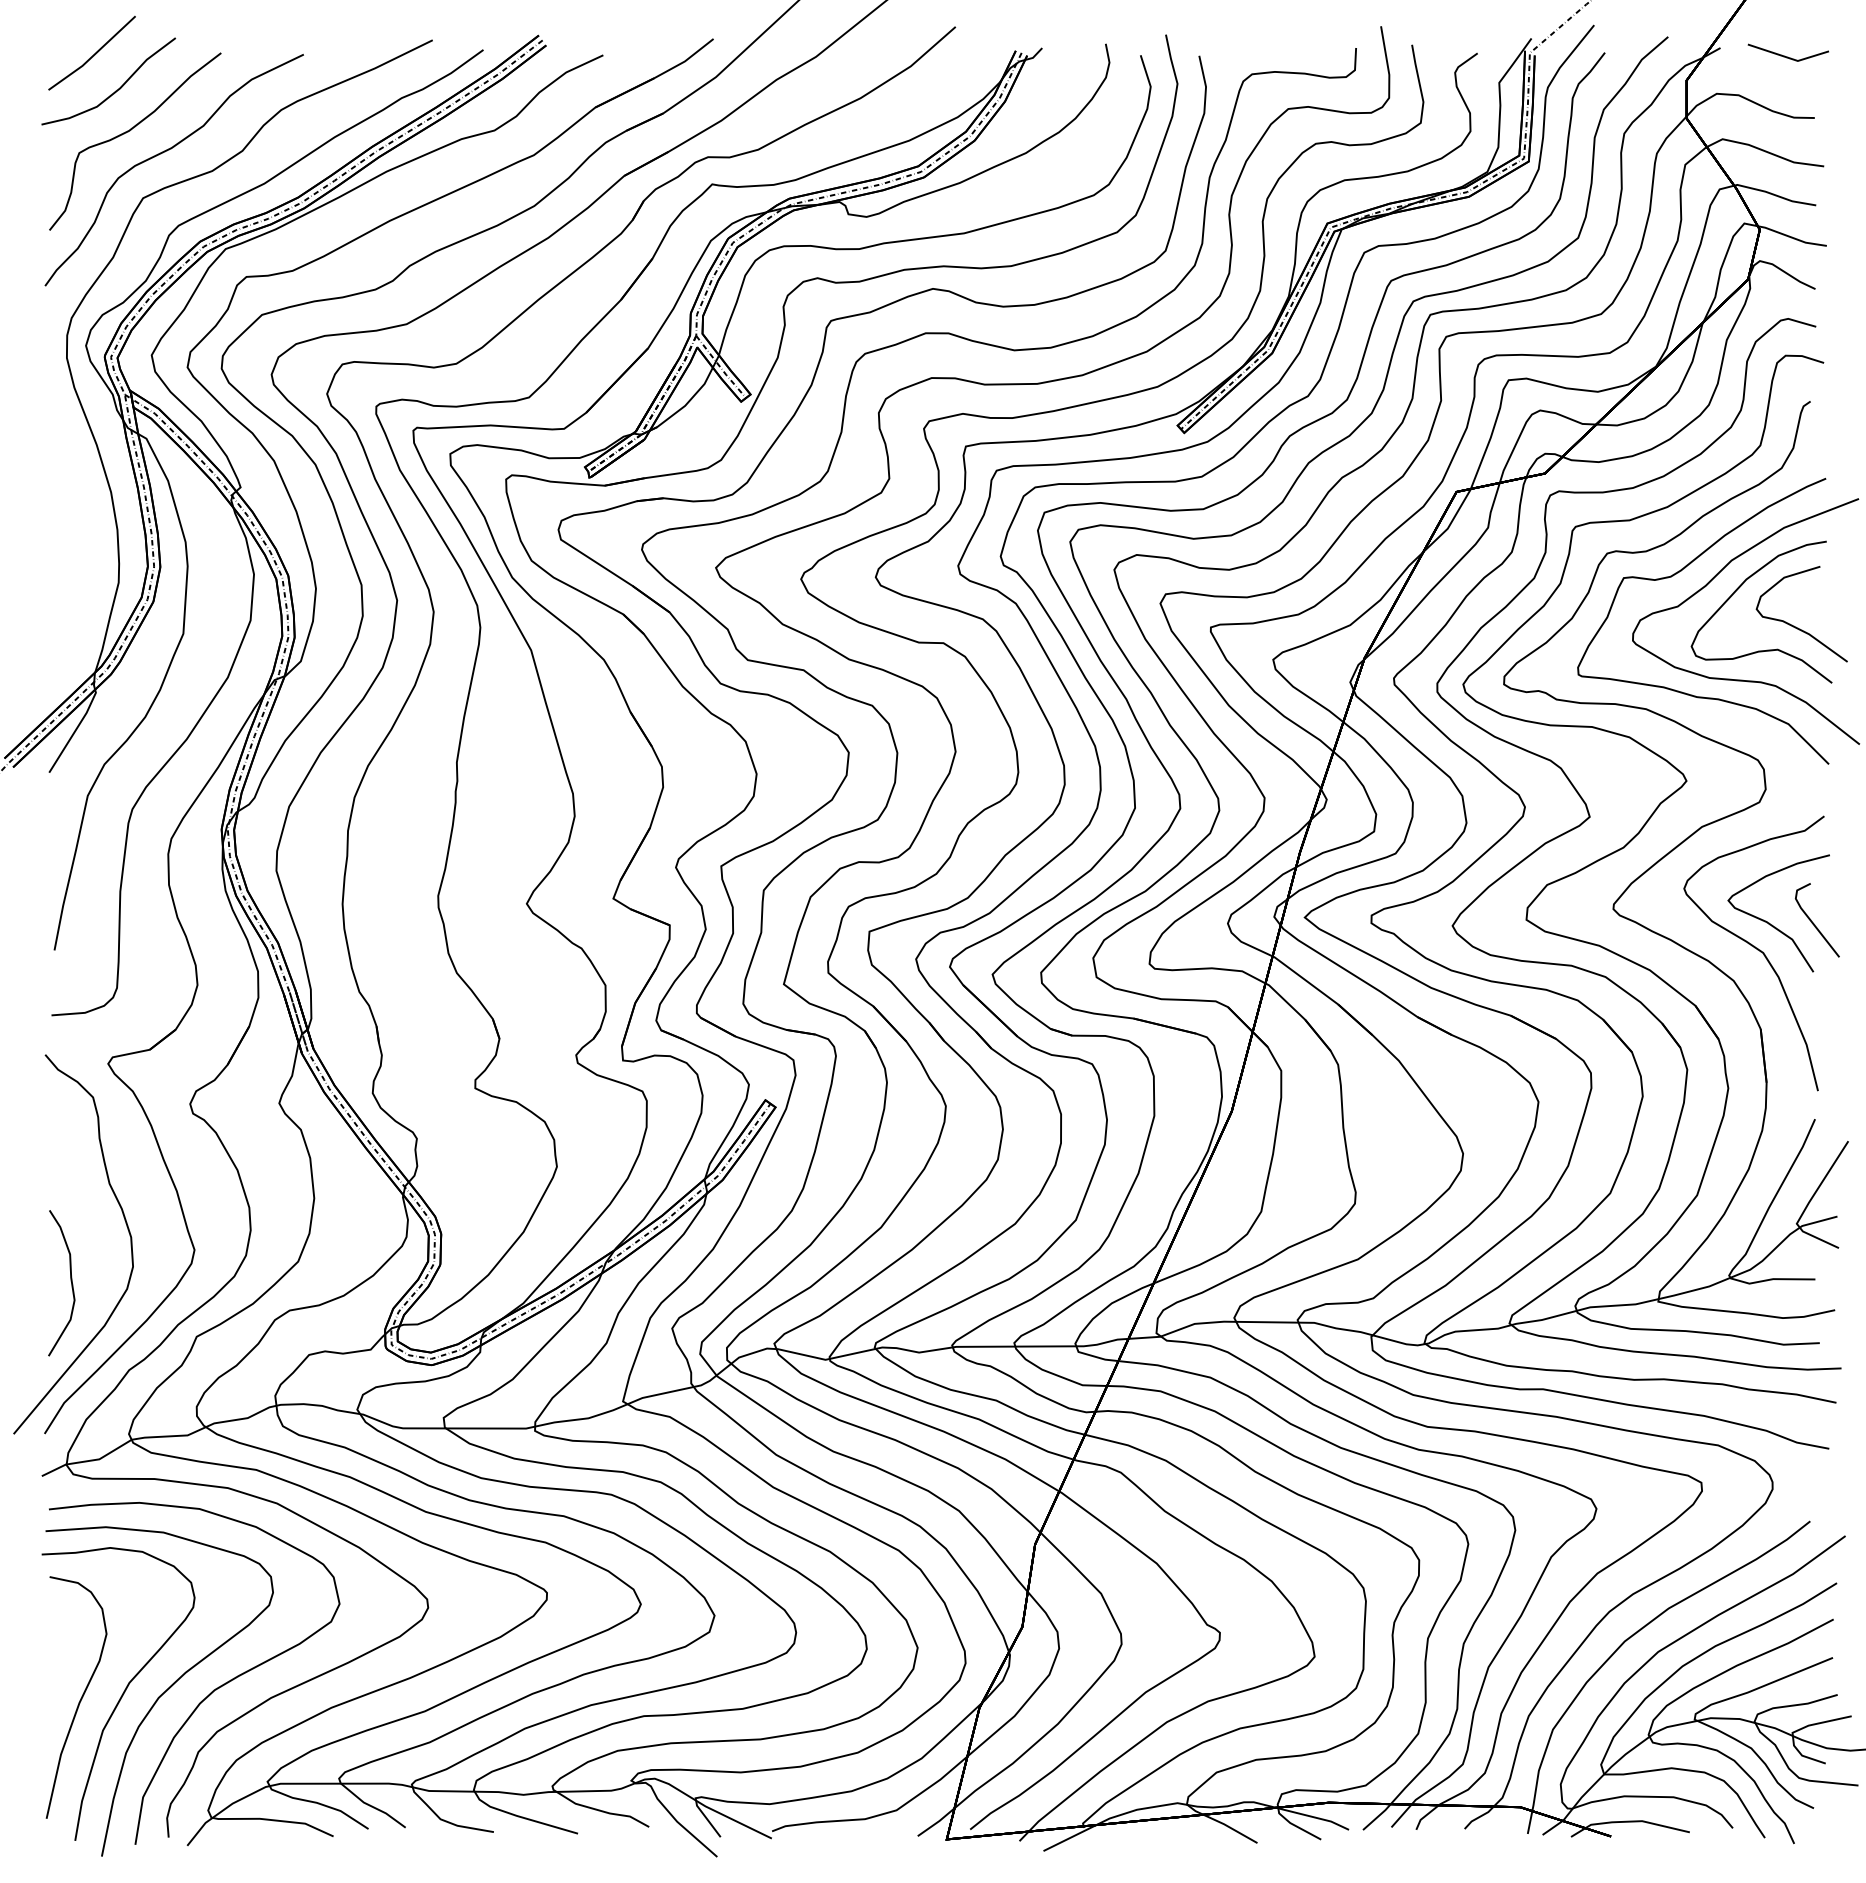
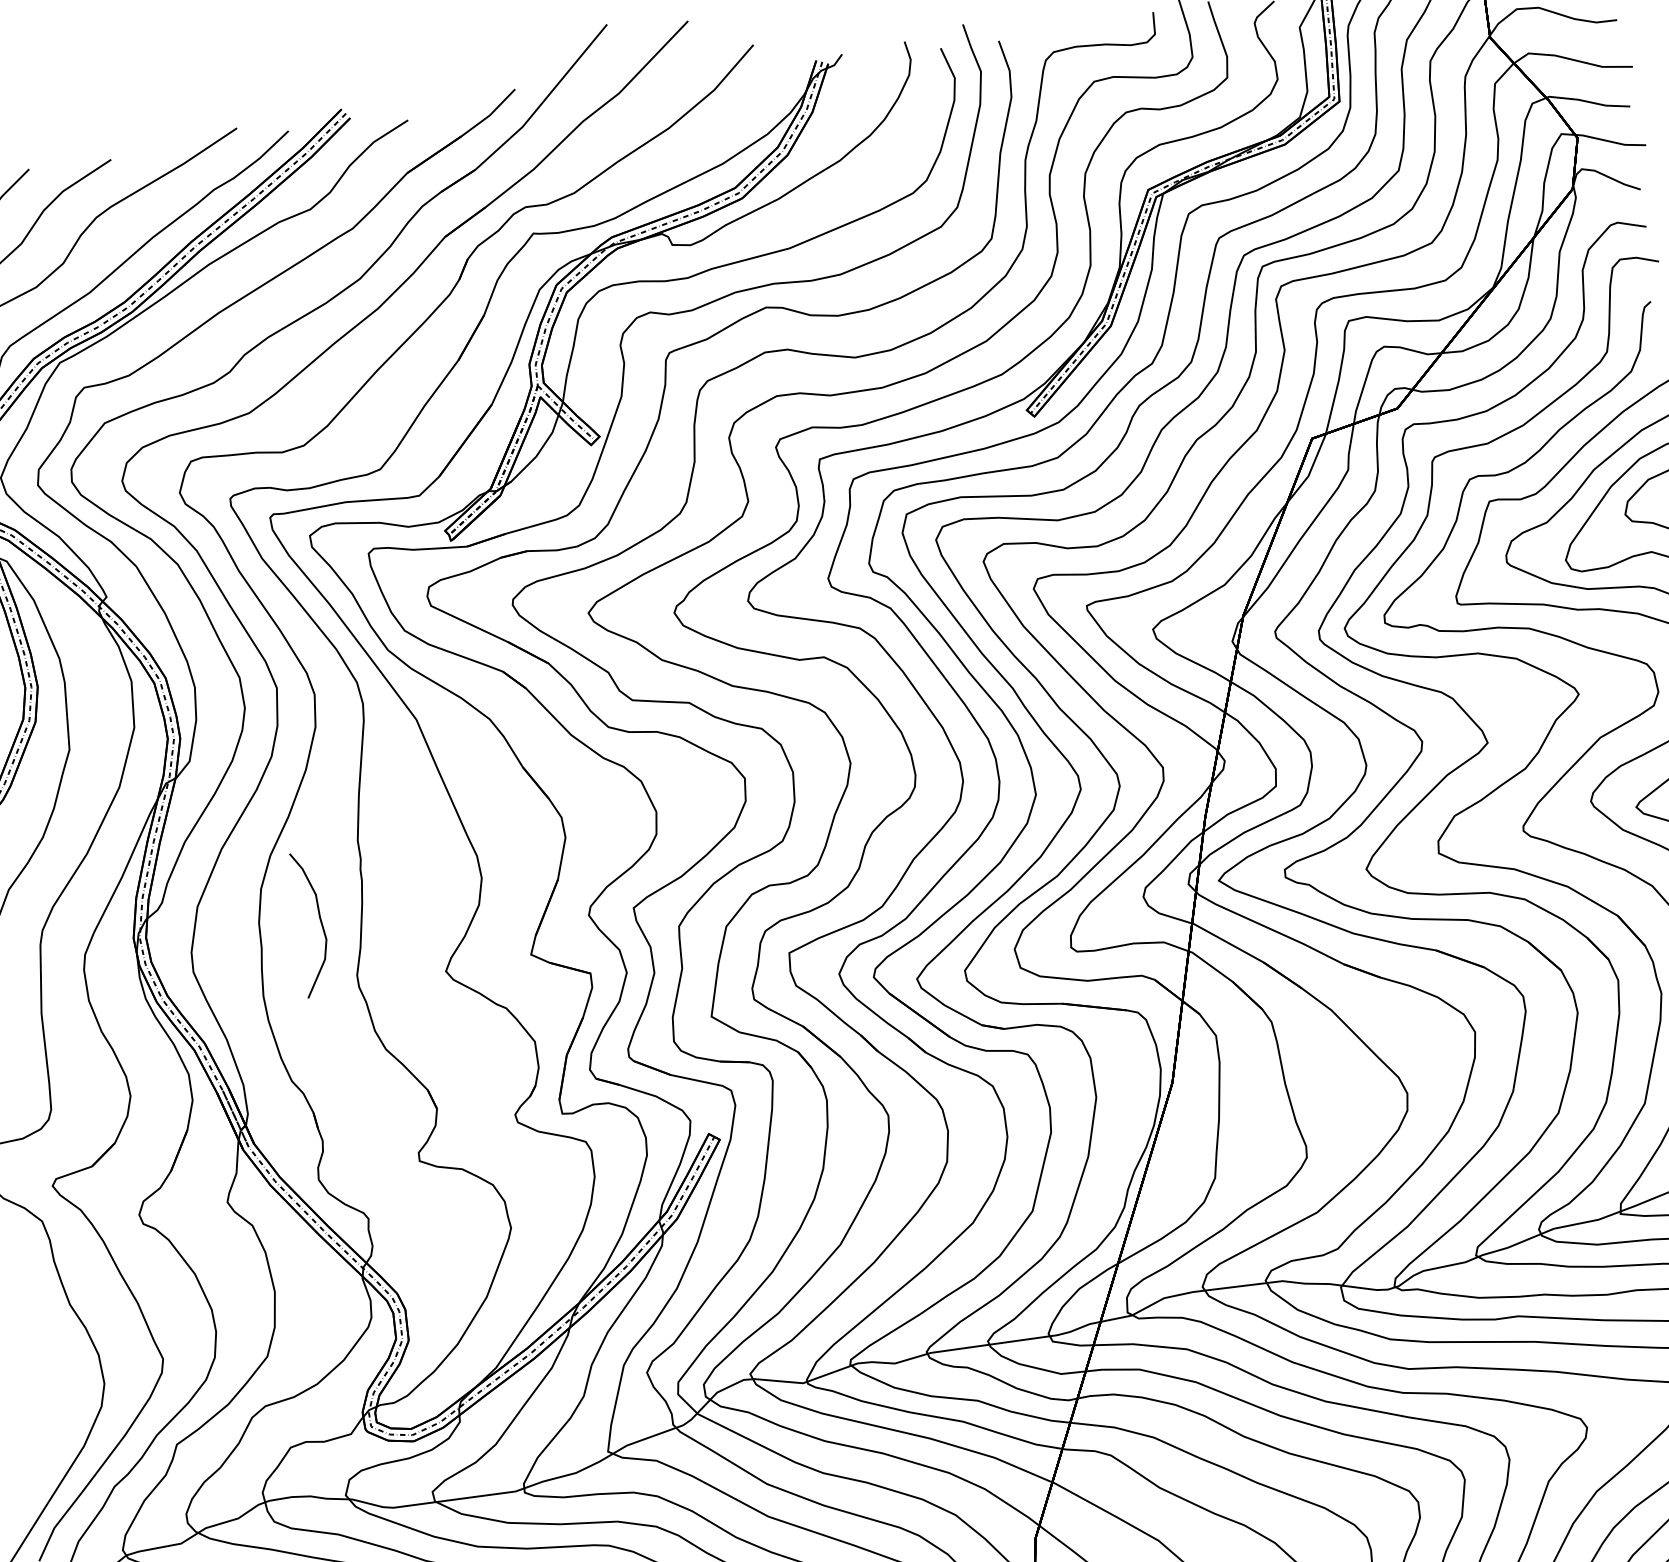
curve: (70, 1281) -> (319, 921), moved

